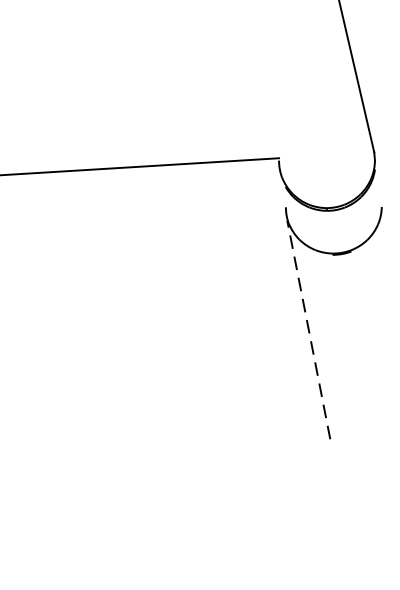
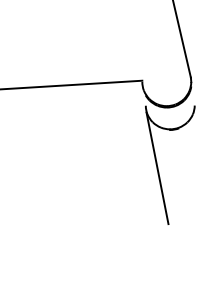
line: (308, 330) -> (157, 168), dashed -> solid

